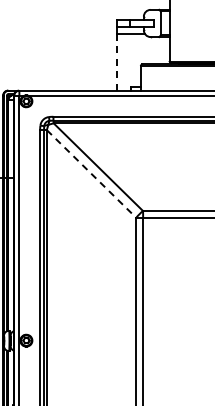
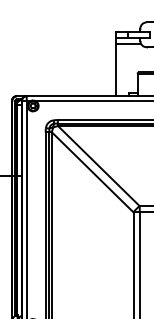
line: (116, 62) -> (115, 70), dashed -> solid
line: (91, 173) -> (92, 171), dashed -> solid

